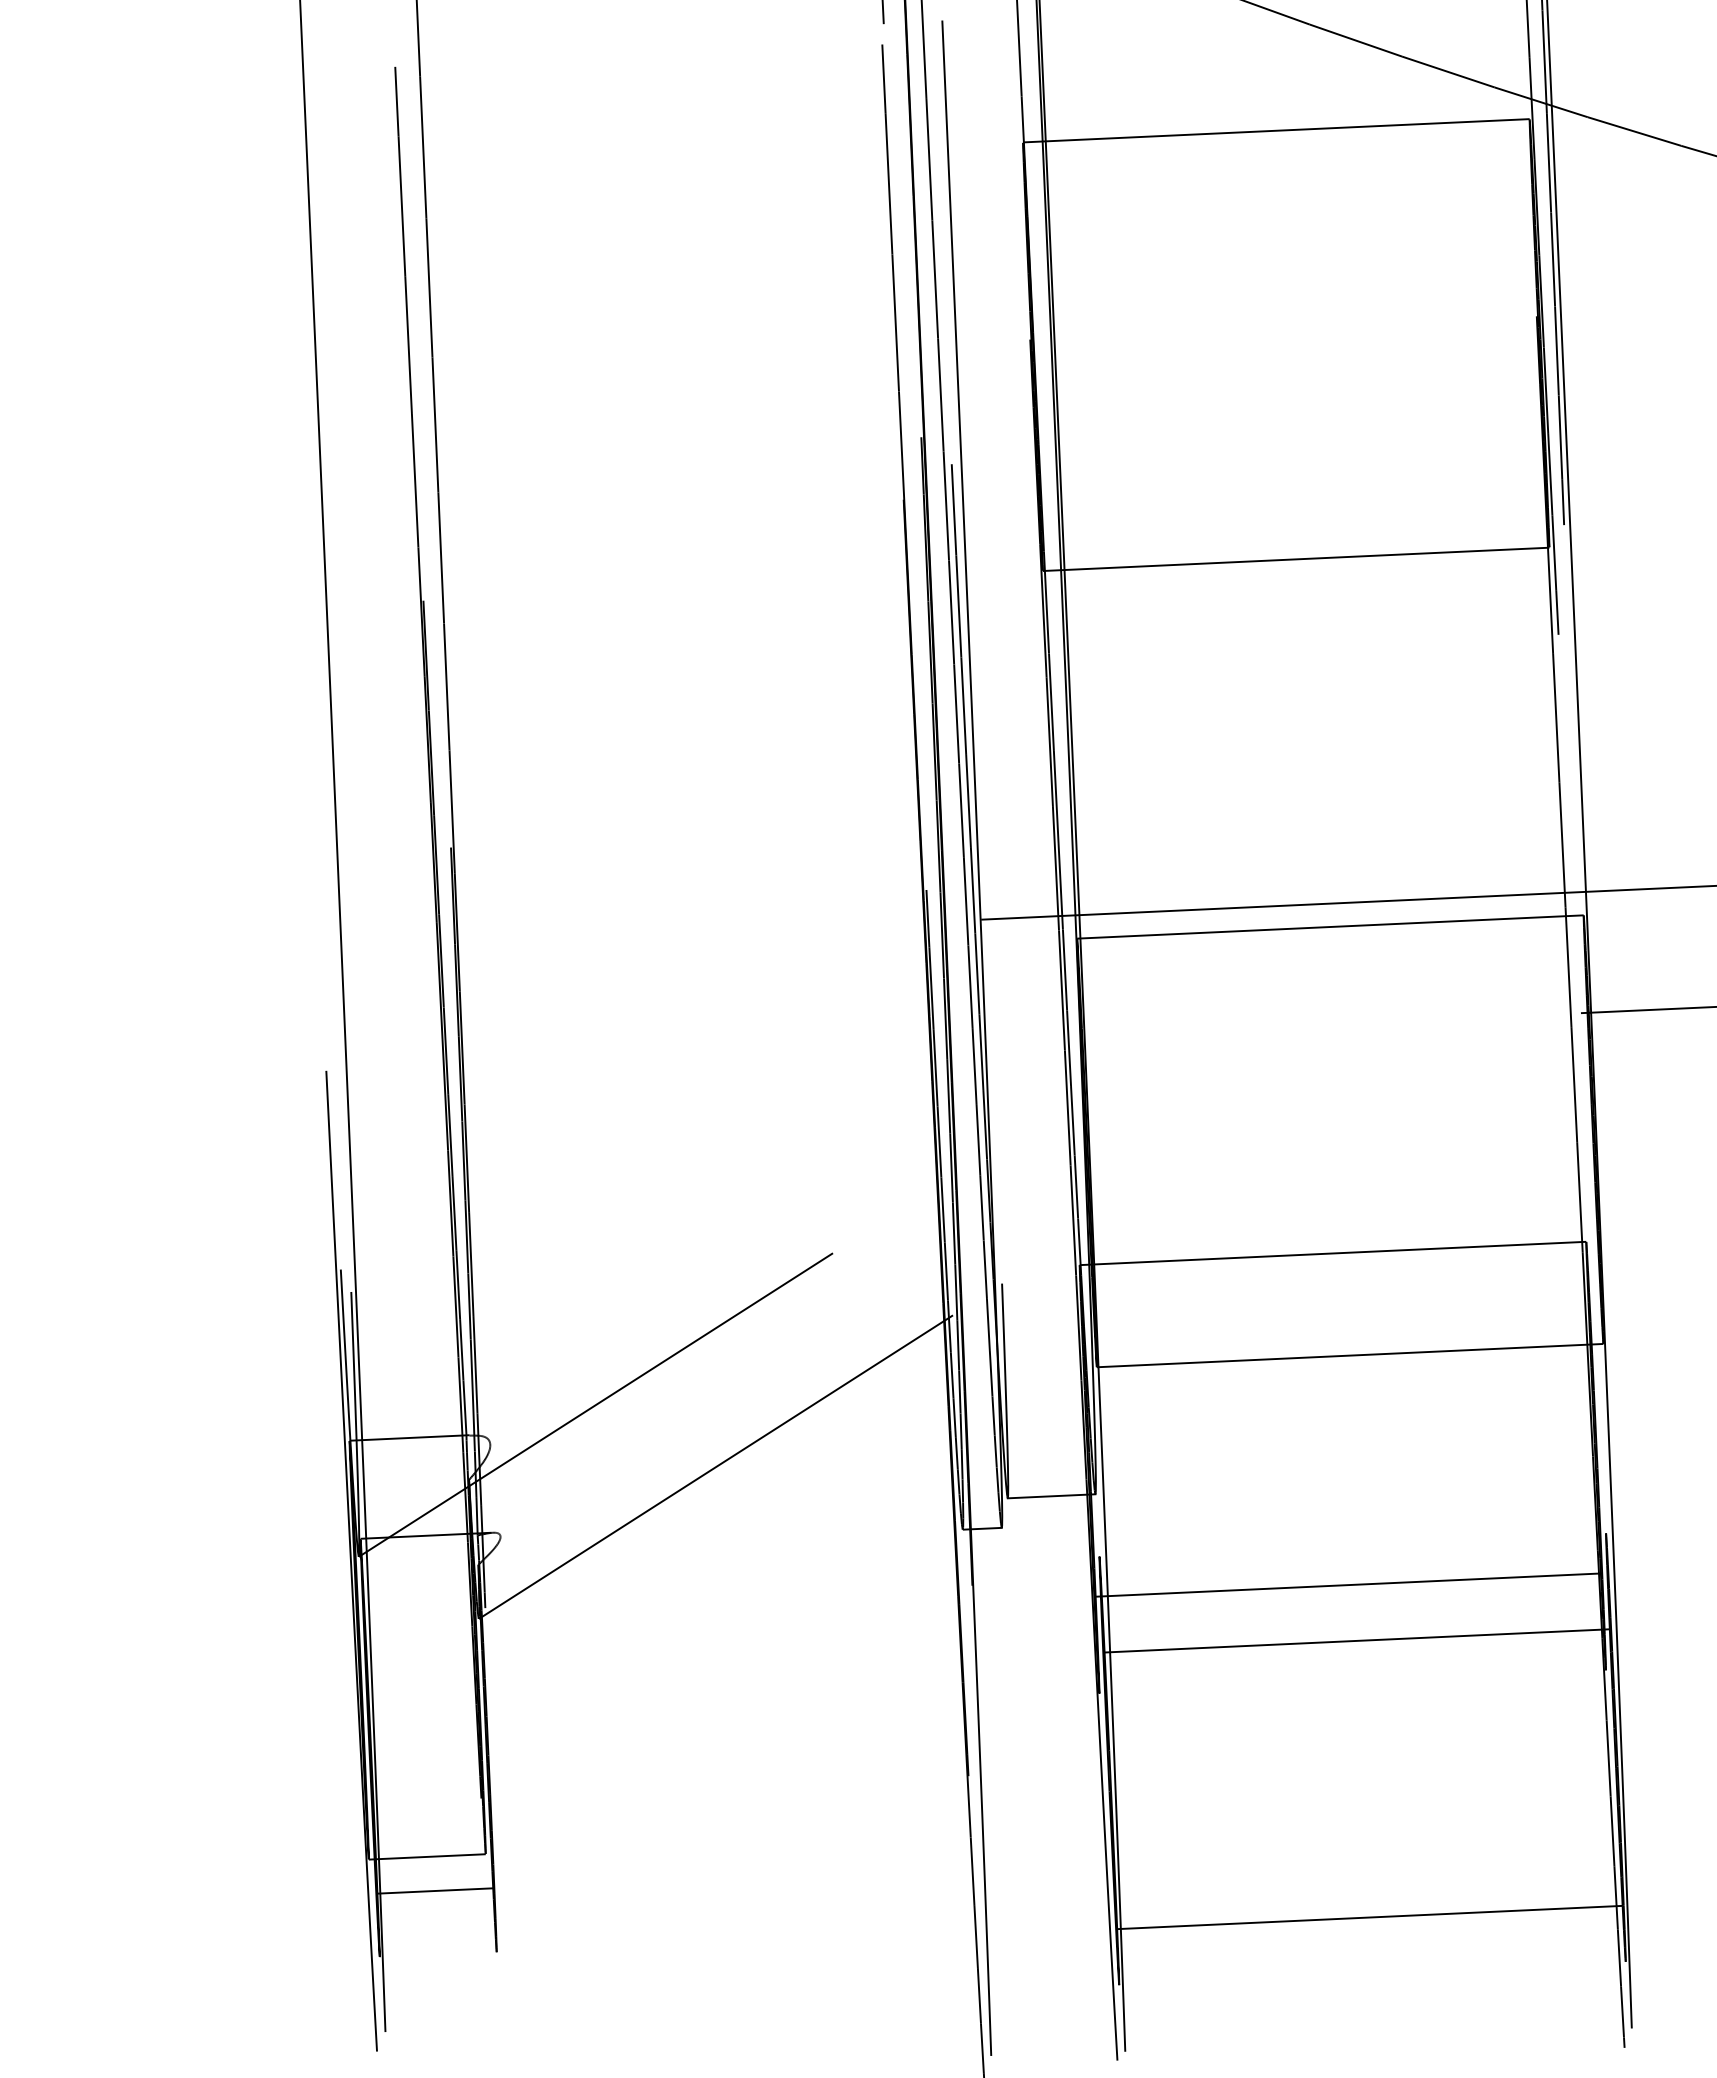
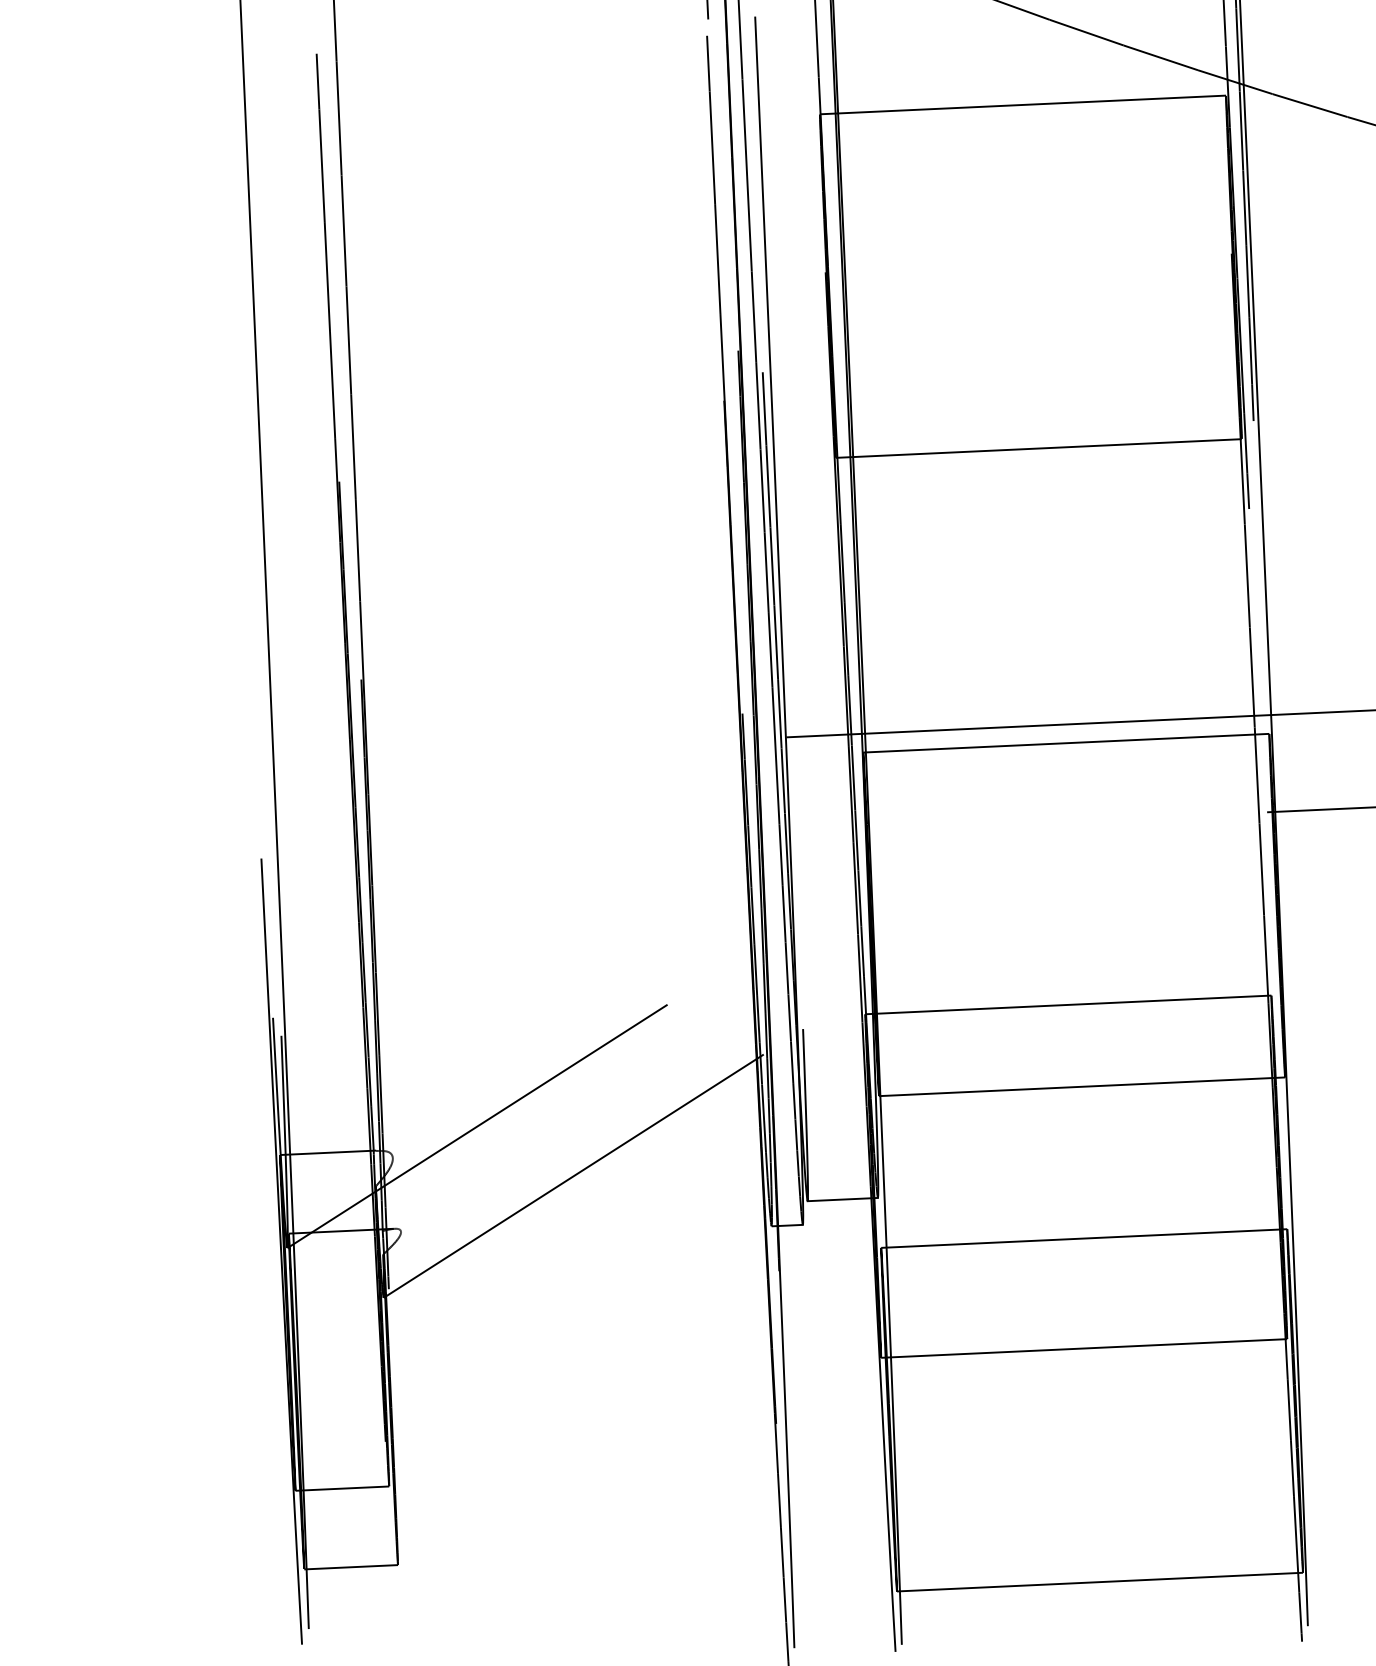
line: (1348, 1584) -> (1083, 1348), moved
line: (1356, 1640) -> (1083, 1238), moved
line: (434, 1890) -> (350, 1566), moved
line: (1369, 1917) -> (1100, 1582), moved

